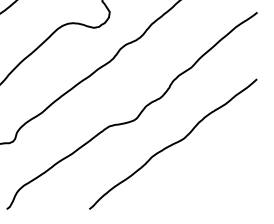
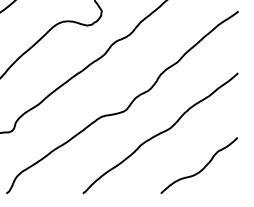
curve: (216, 183) -> (200, 169), added

